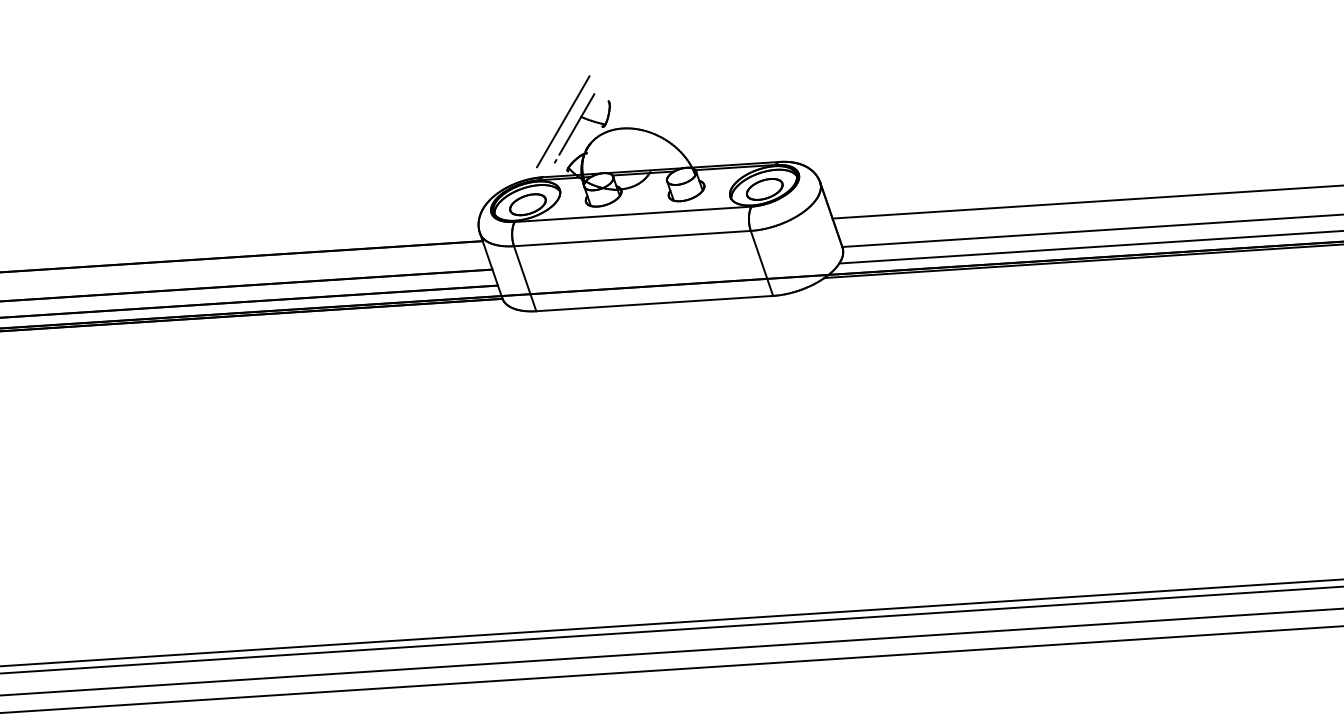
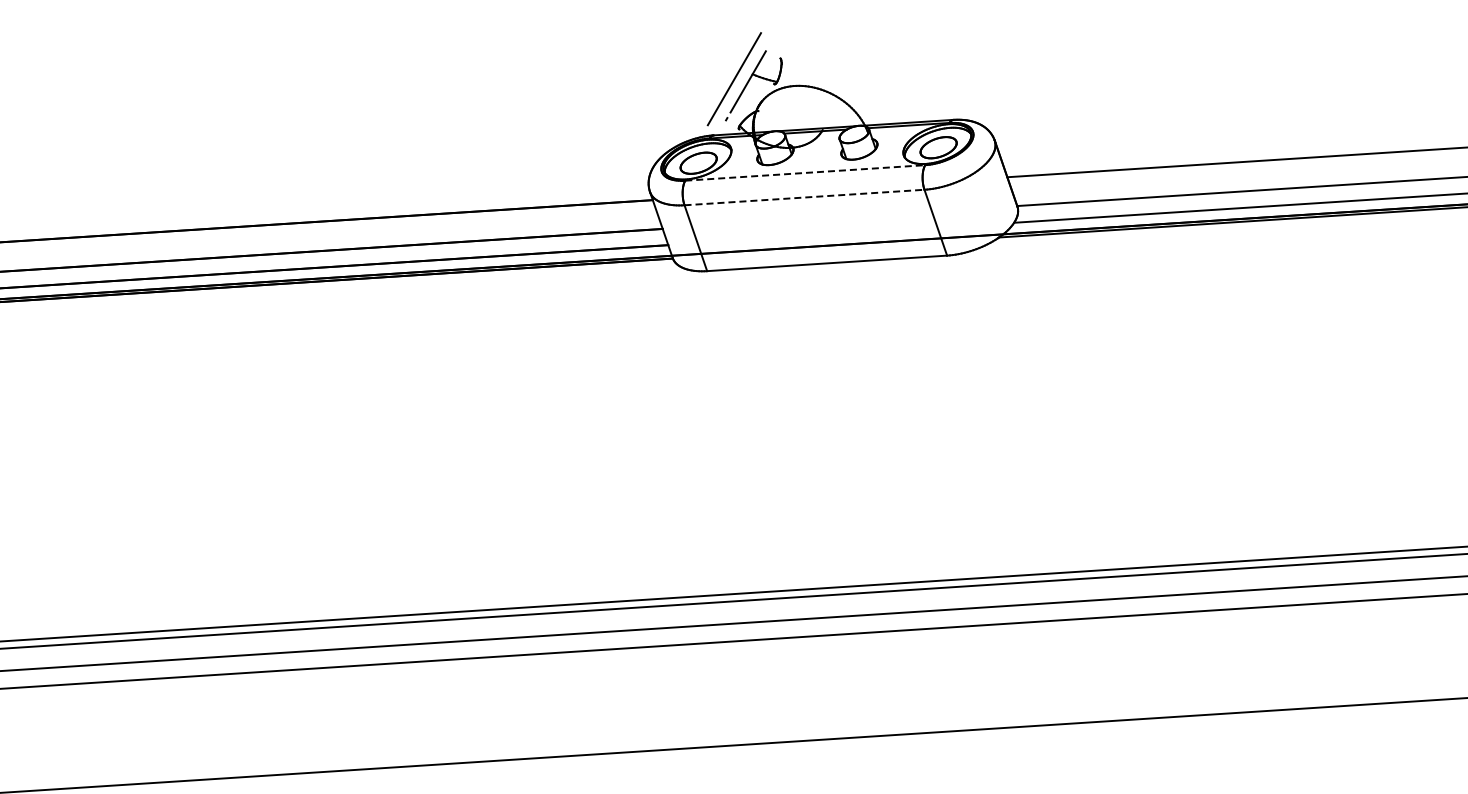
line: (633, 213) -> (805, 172), solid -> dashed
line: (633, 238) -> (805, 197), solid -> dashed

